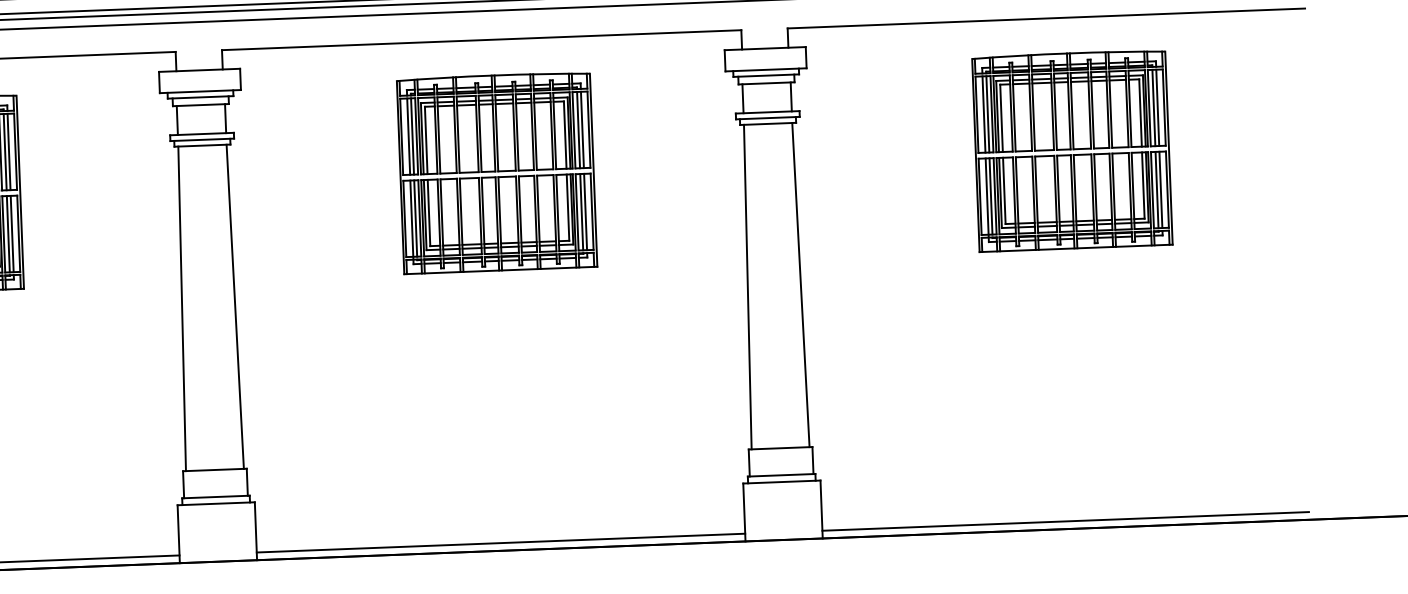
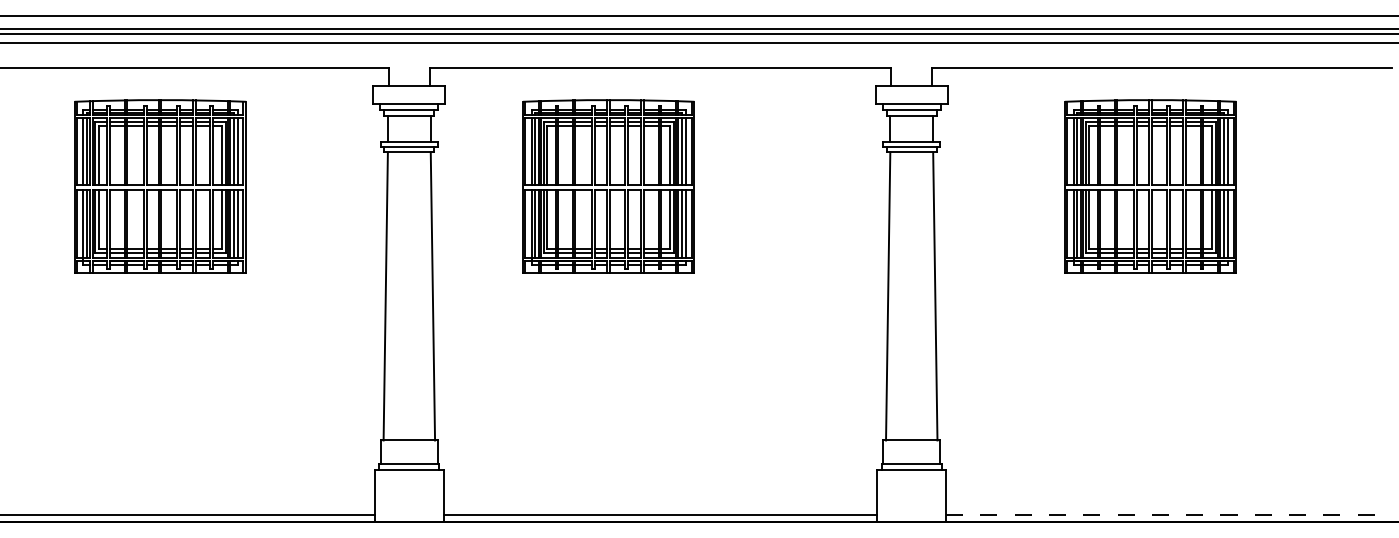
part: (1072, 150) -> (1150, 186), moved
part: (496, 172) -> (608, 186), moved
line: (1066, 521) -> (1162, 515), solid -> dashed

